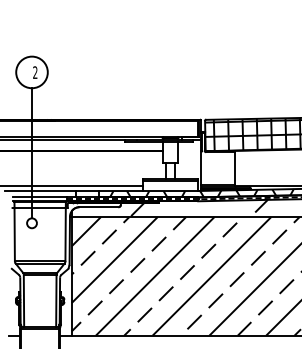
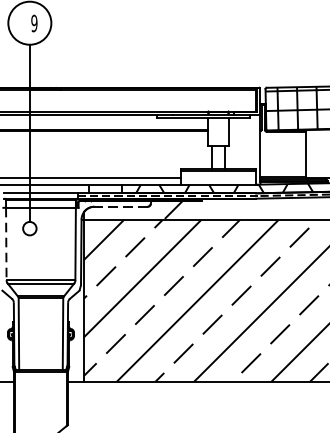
text: (35, 72) -> (34, 23), 2 -> 9
line: (98, 207) -> (120, 207), solid -> dashed
line: (14, 234) -> (6, 243), solid -> dashed

